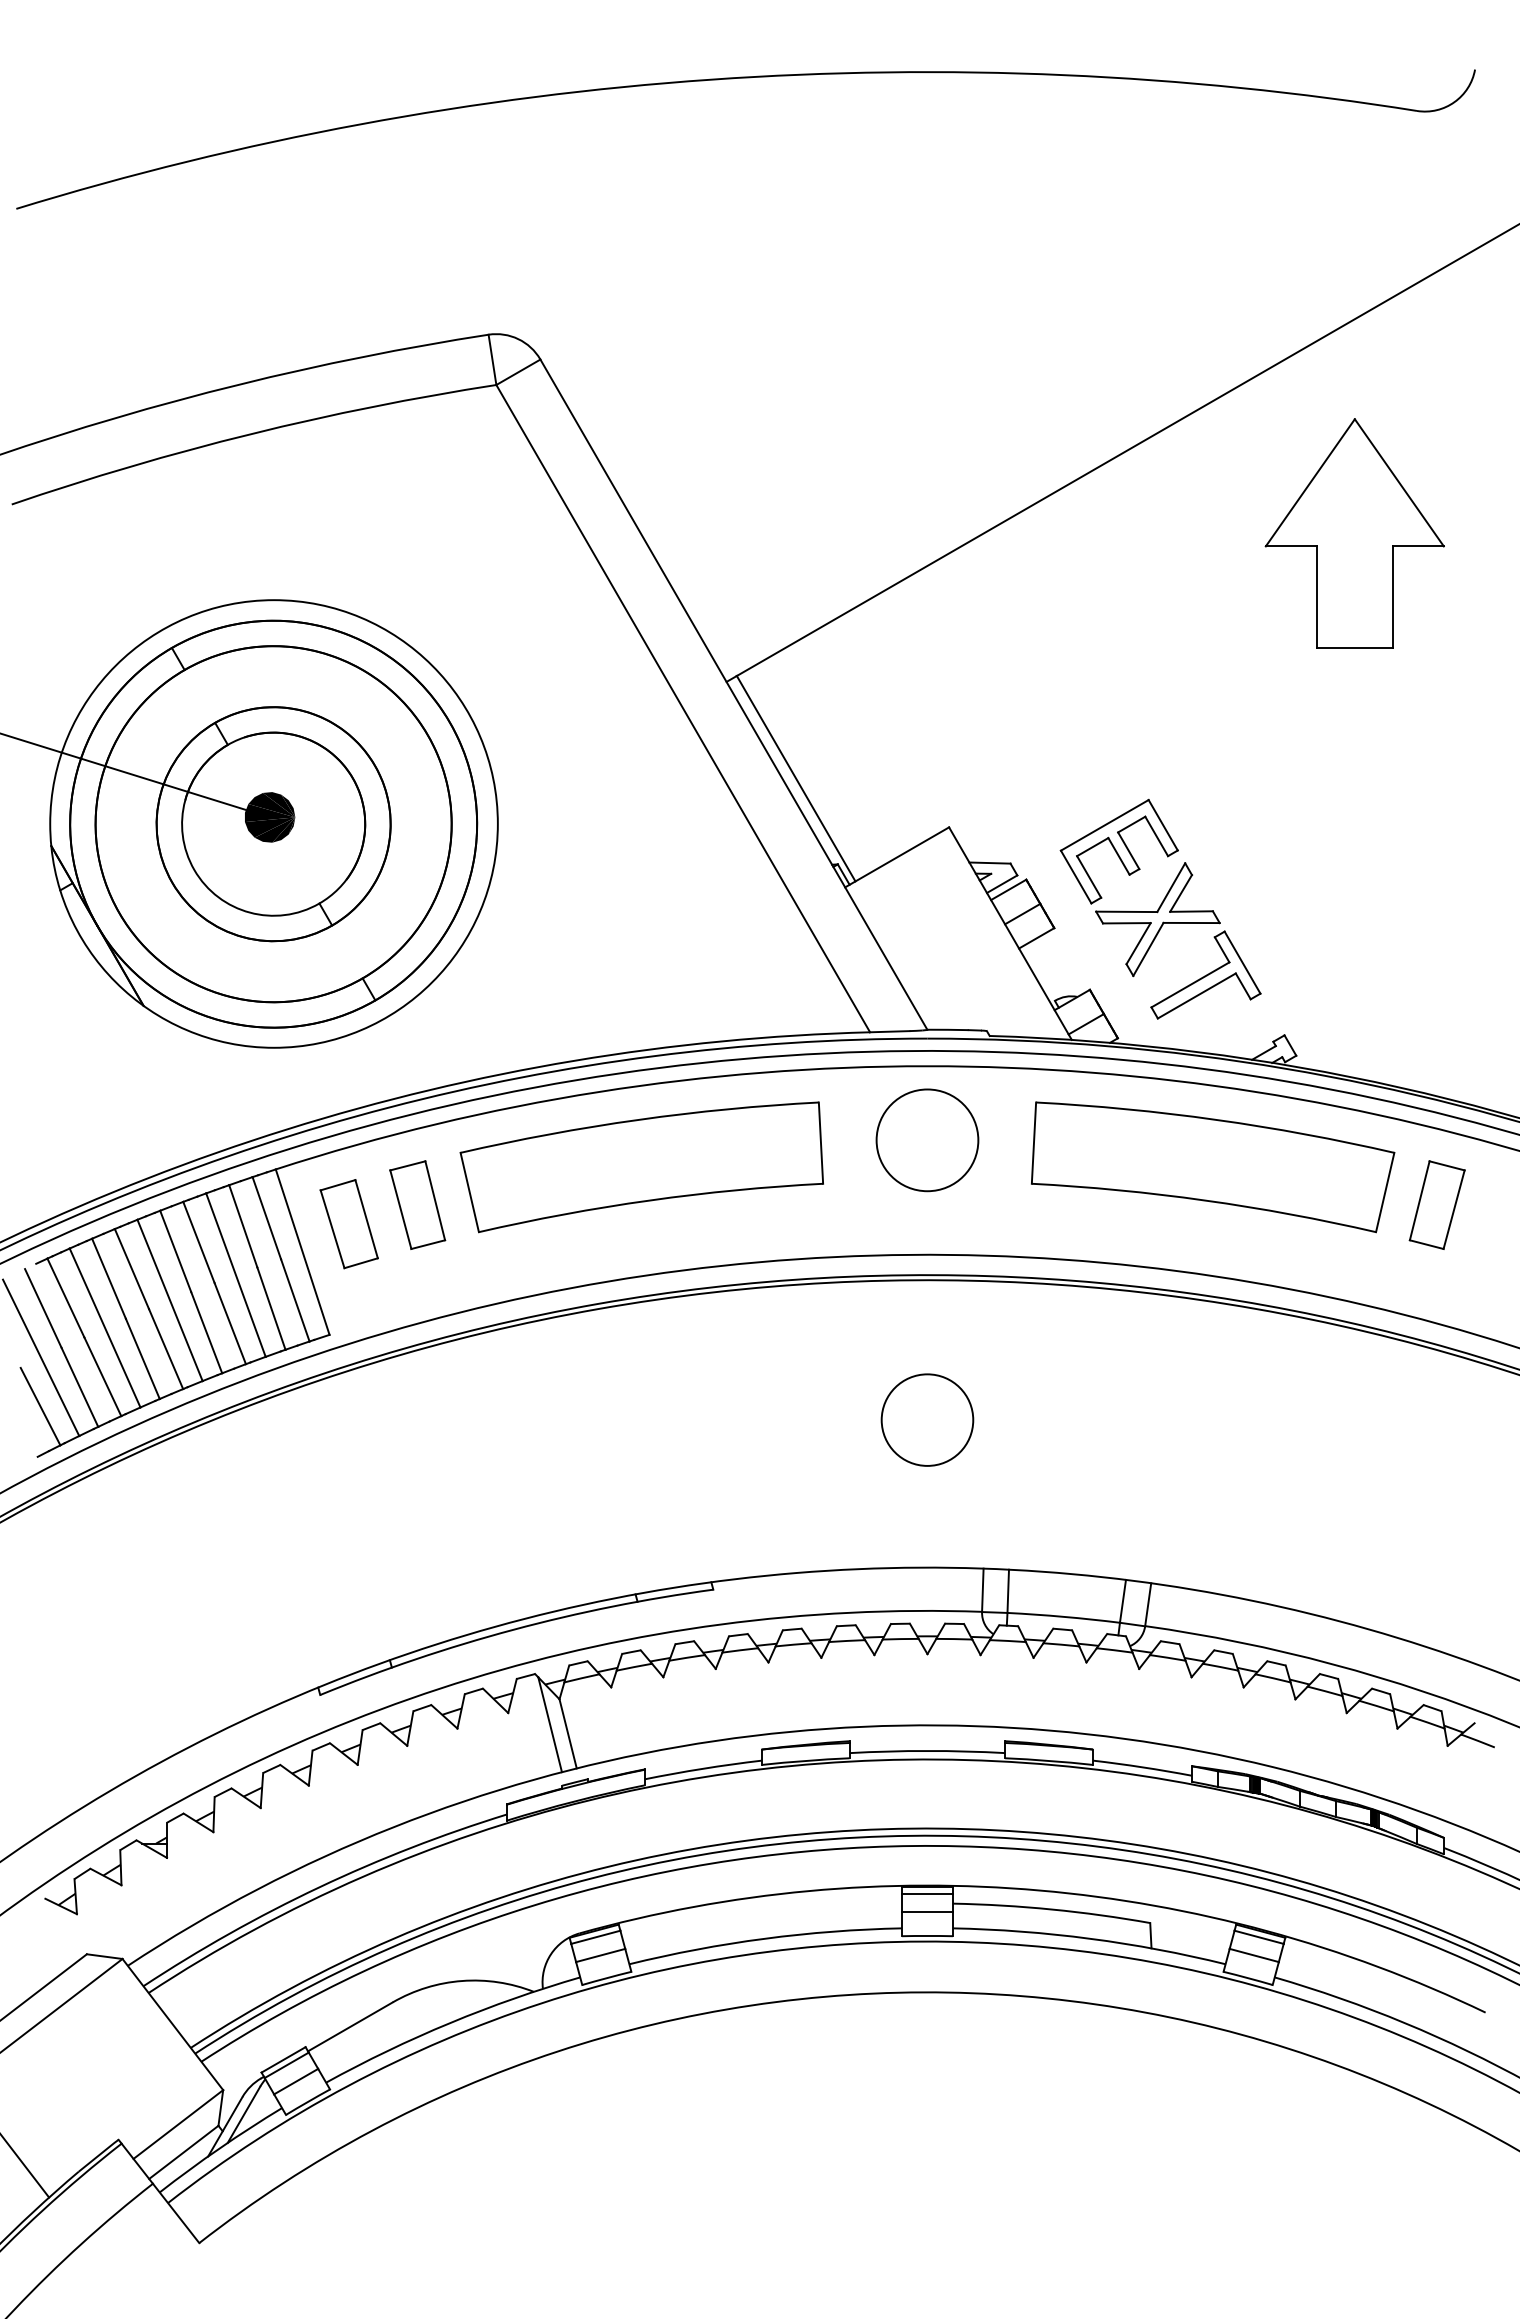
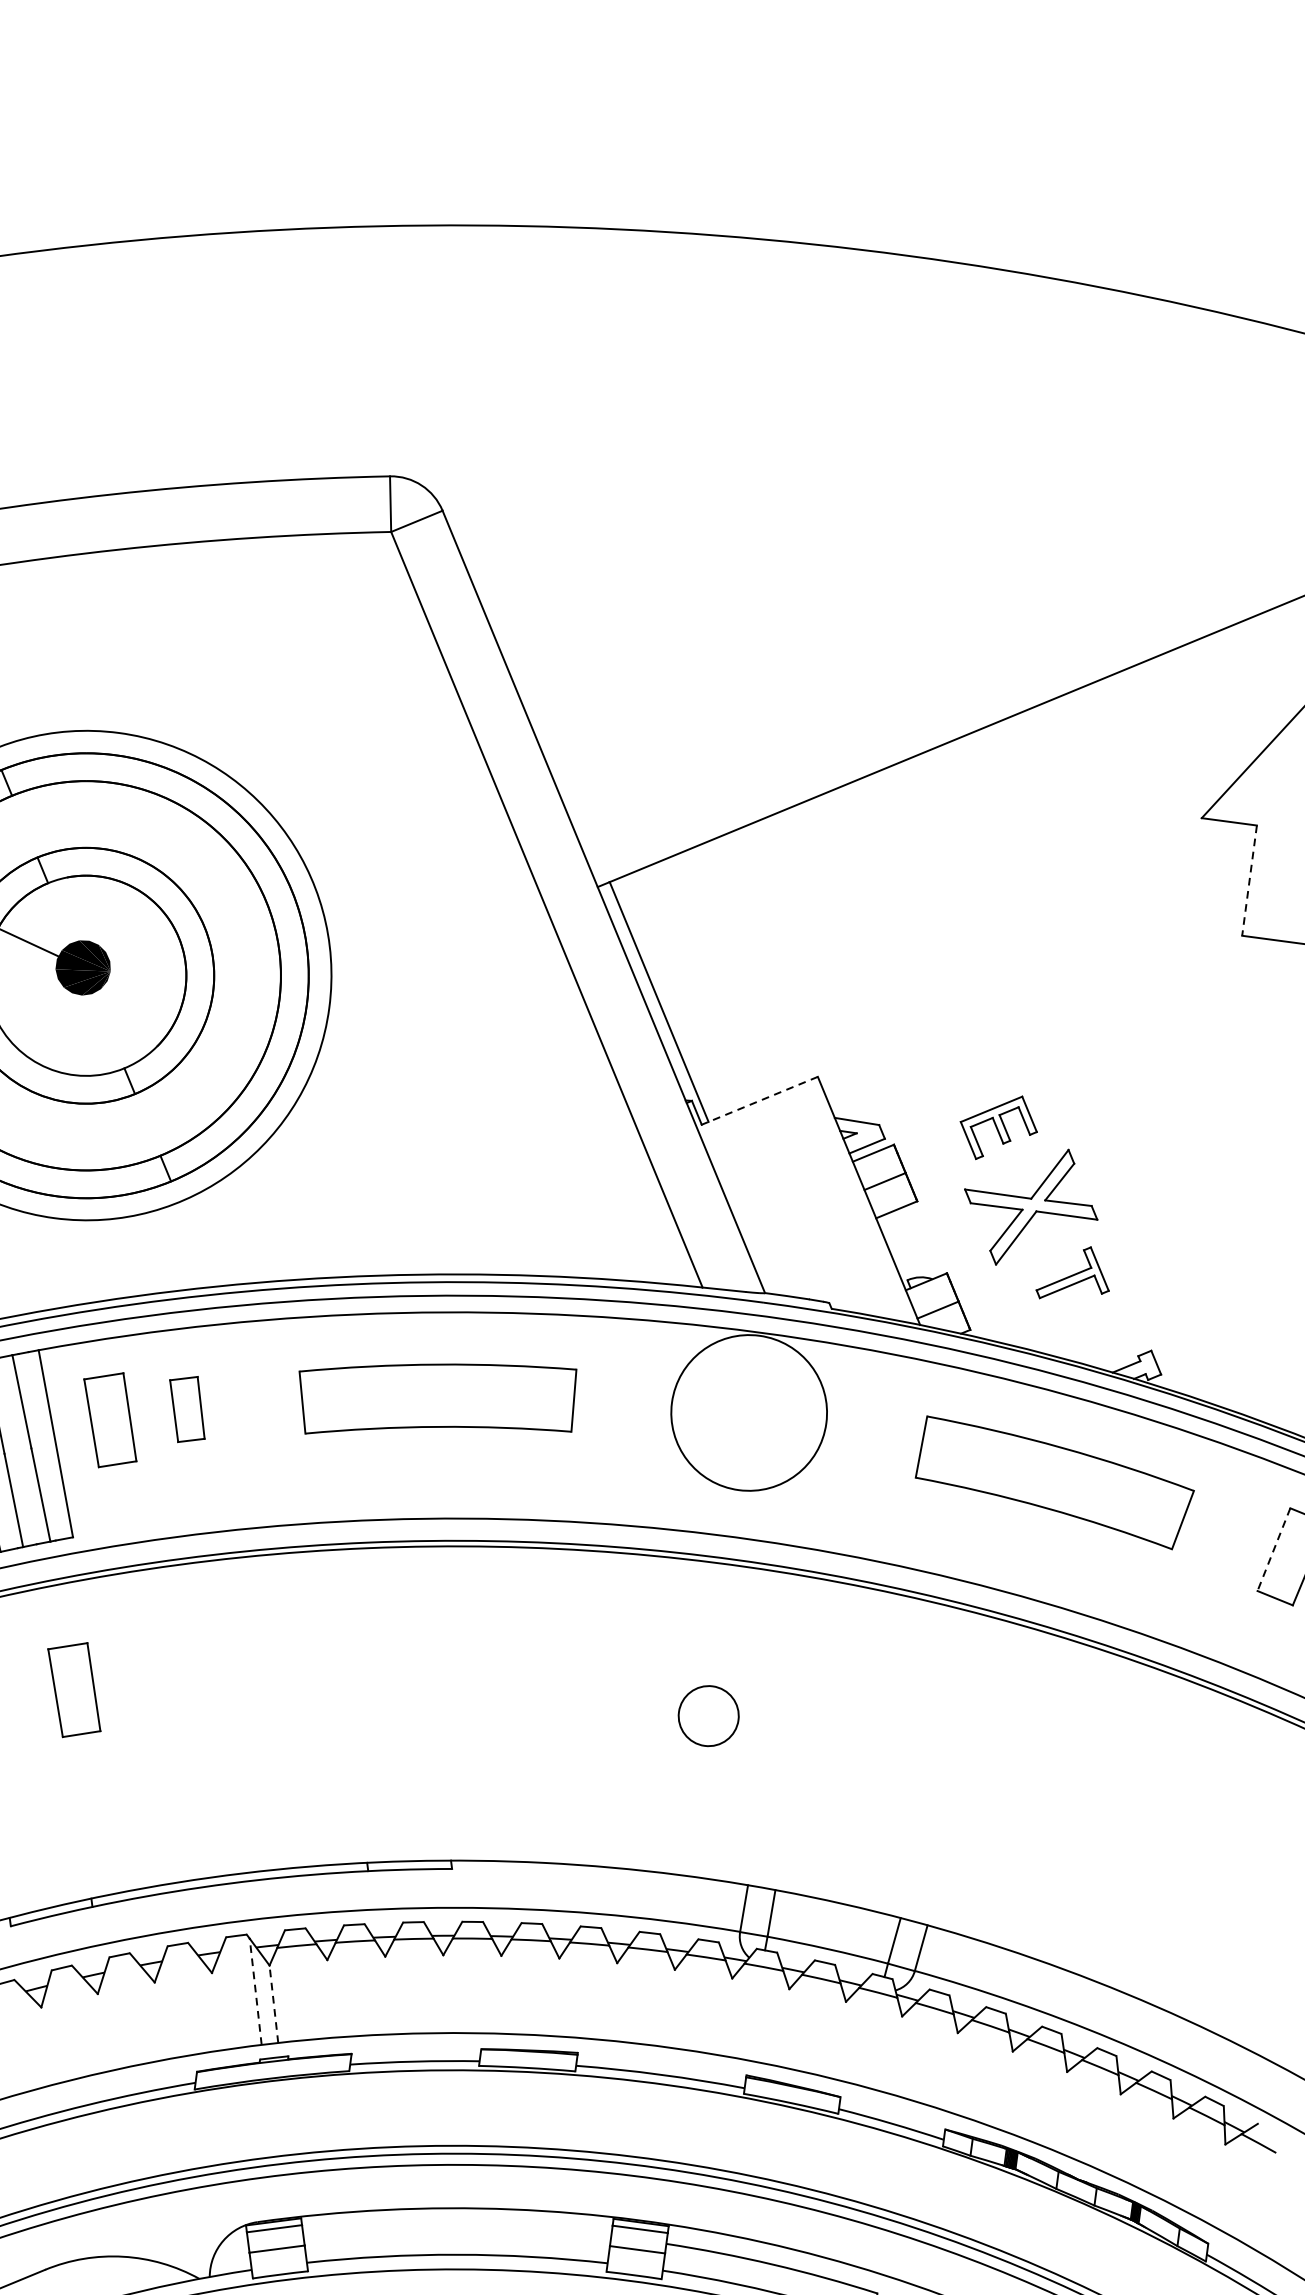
line: (1316, 597) -> (1249, 880), solid -> dashed
part: (1118, 851) -> (997, 1127), size x0.6
line: (896, 857) -> (756, 1101), solid -> dashed
part: (1205, 974) -> (1074, 1273), size x0.6
circle: (927, 1140) -> (749, 1413), size x1.4
part: (641, 1167) -> (435, 1401), size x0.7
part: (1213, 1167) -> (1055, 1483), size x0.7
line: (1419, 1200) -> (1273, 1549), solid -> dashed
part: (417, 1204) -> (187, 1408), size x0.7
circle: (927, 1419) -> (708, 1715), size x0.6
part: (348, 1473) -> (73, 1690), added
line: (550, 1724) -> (256, 1991), solid -> dashed
line: (568, 1733) -> (274, 2003), solid -> dashed

